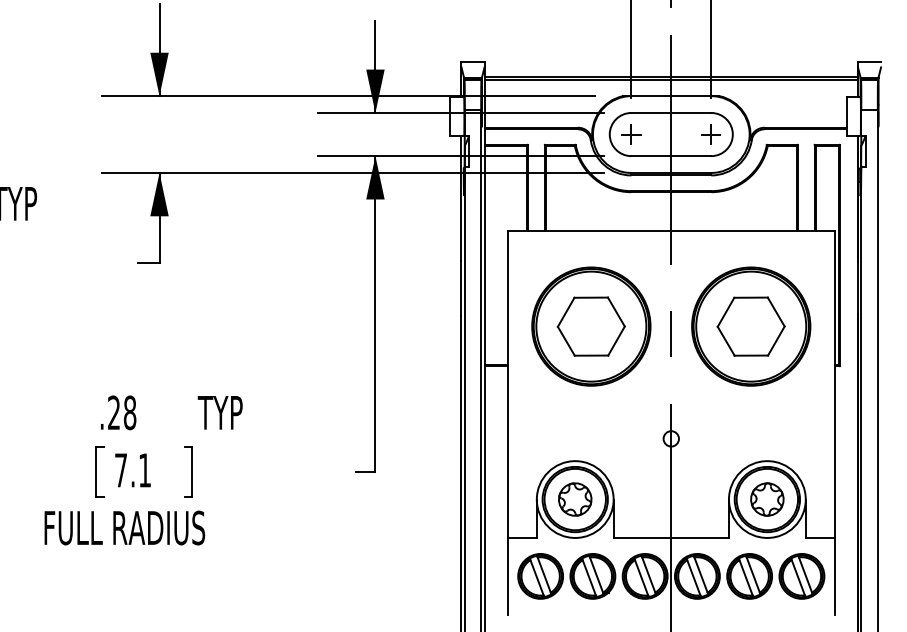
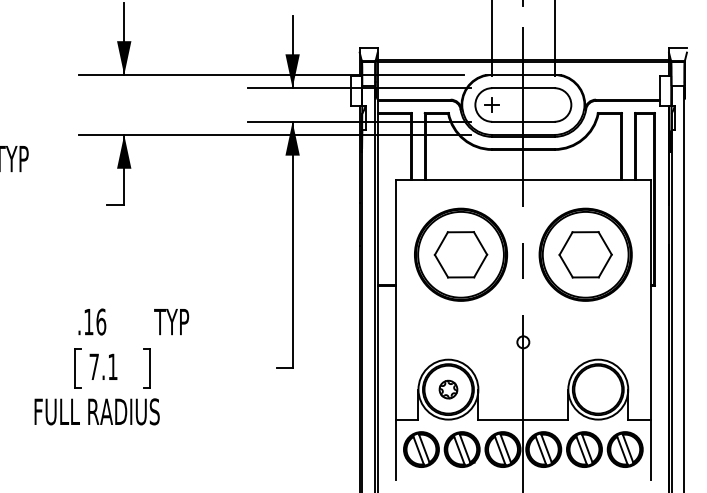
part: (710, 134) -> (553, 104), removed
text: (122, 412) -> (95, 321), .28 -> .16
part: (575, 499) -> (448, 389), size x0.7
part: (767, 499) -> (598, 389), removed

